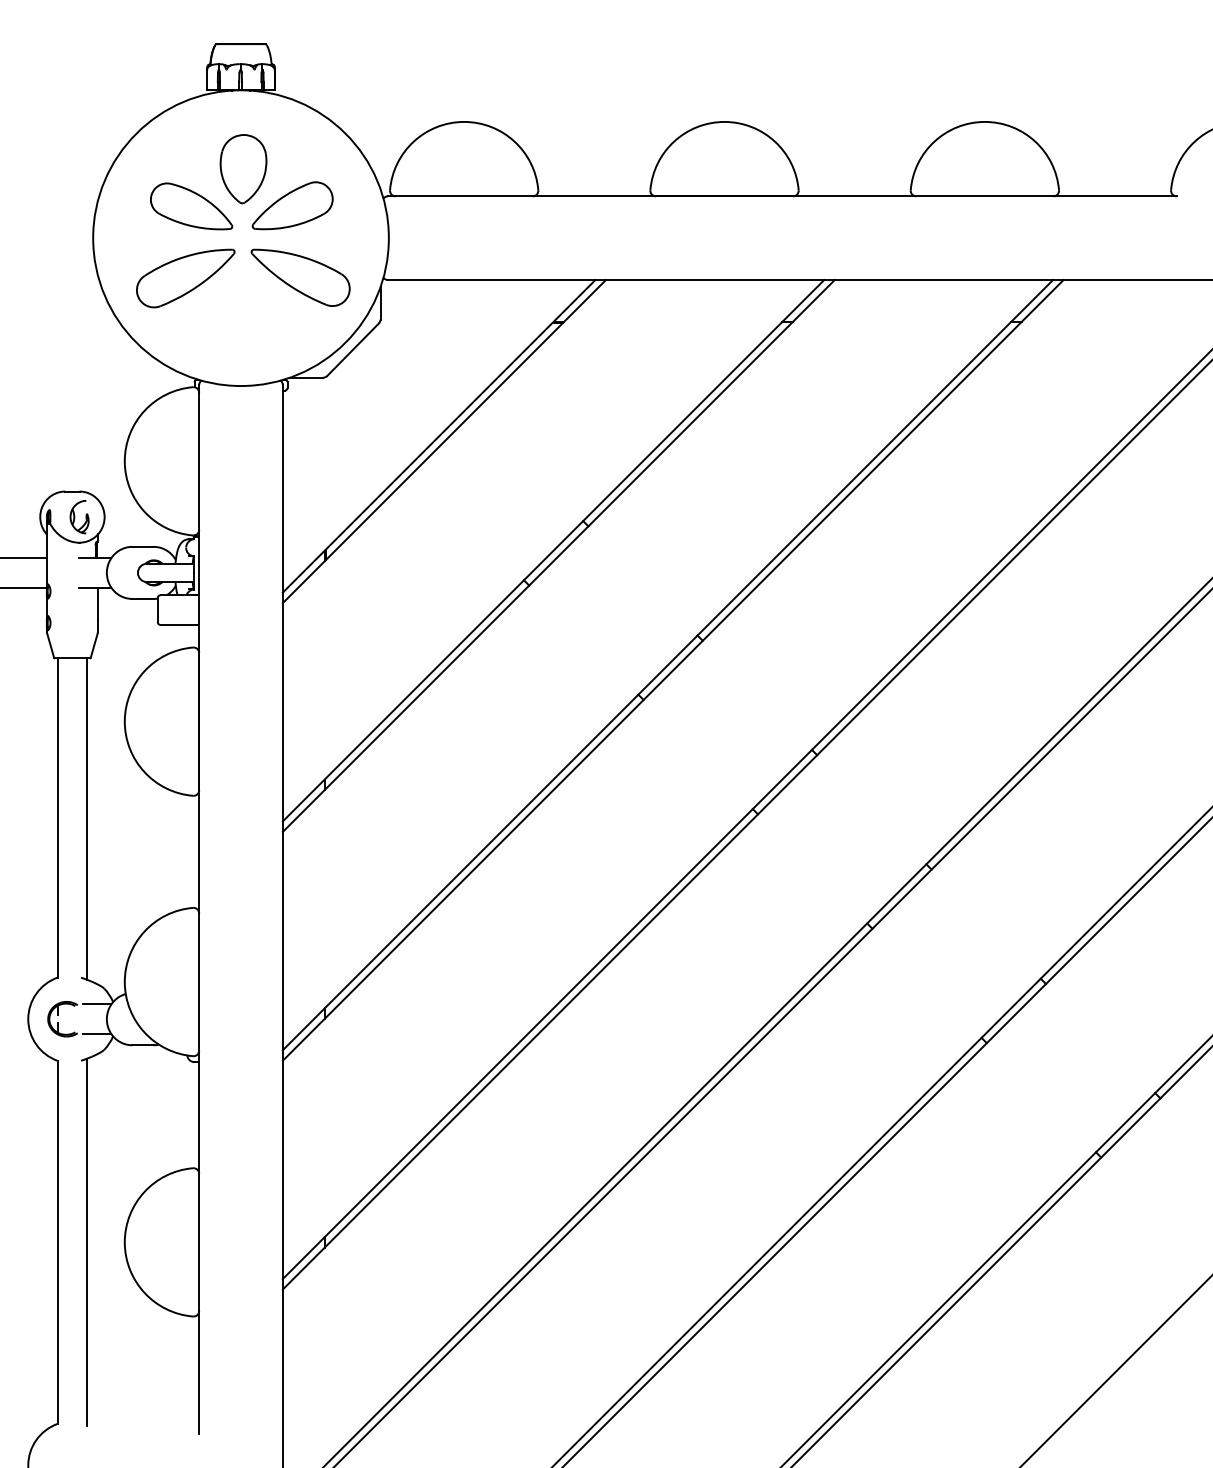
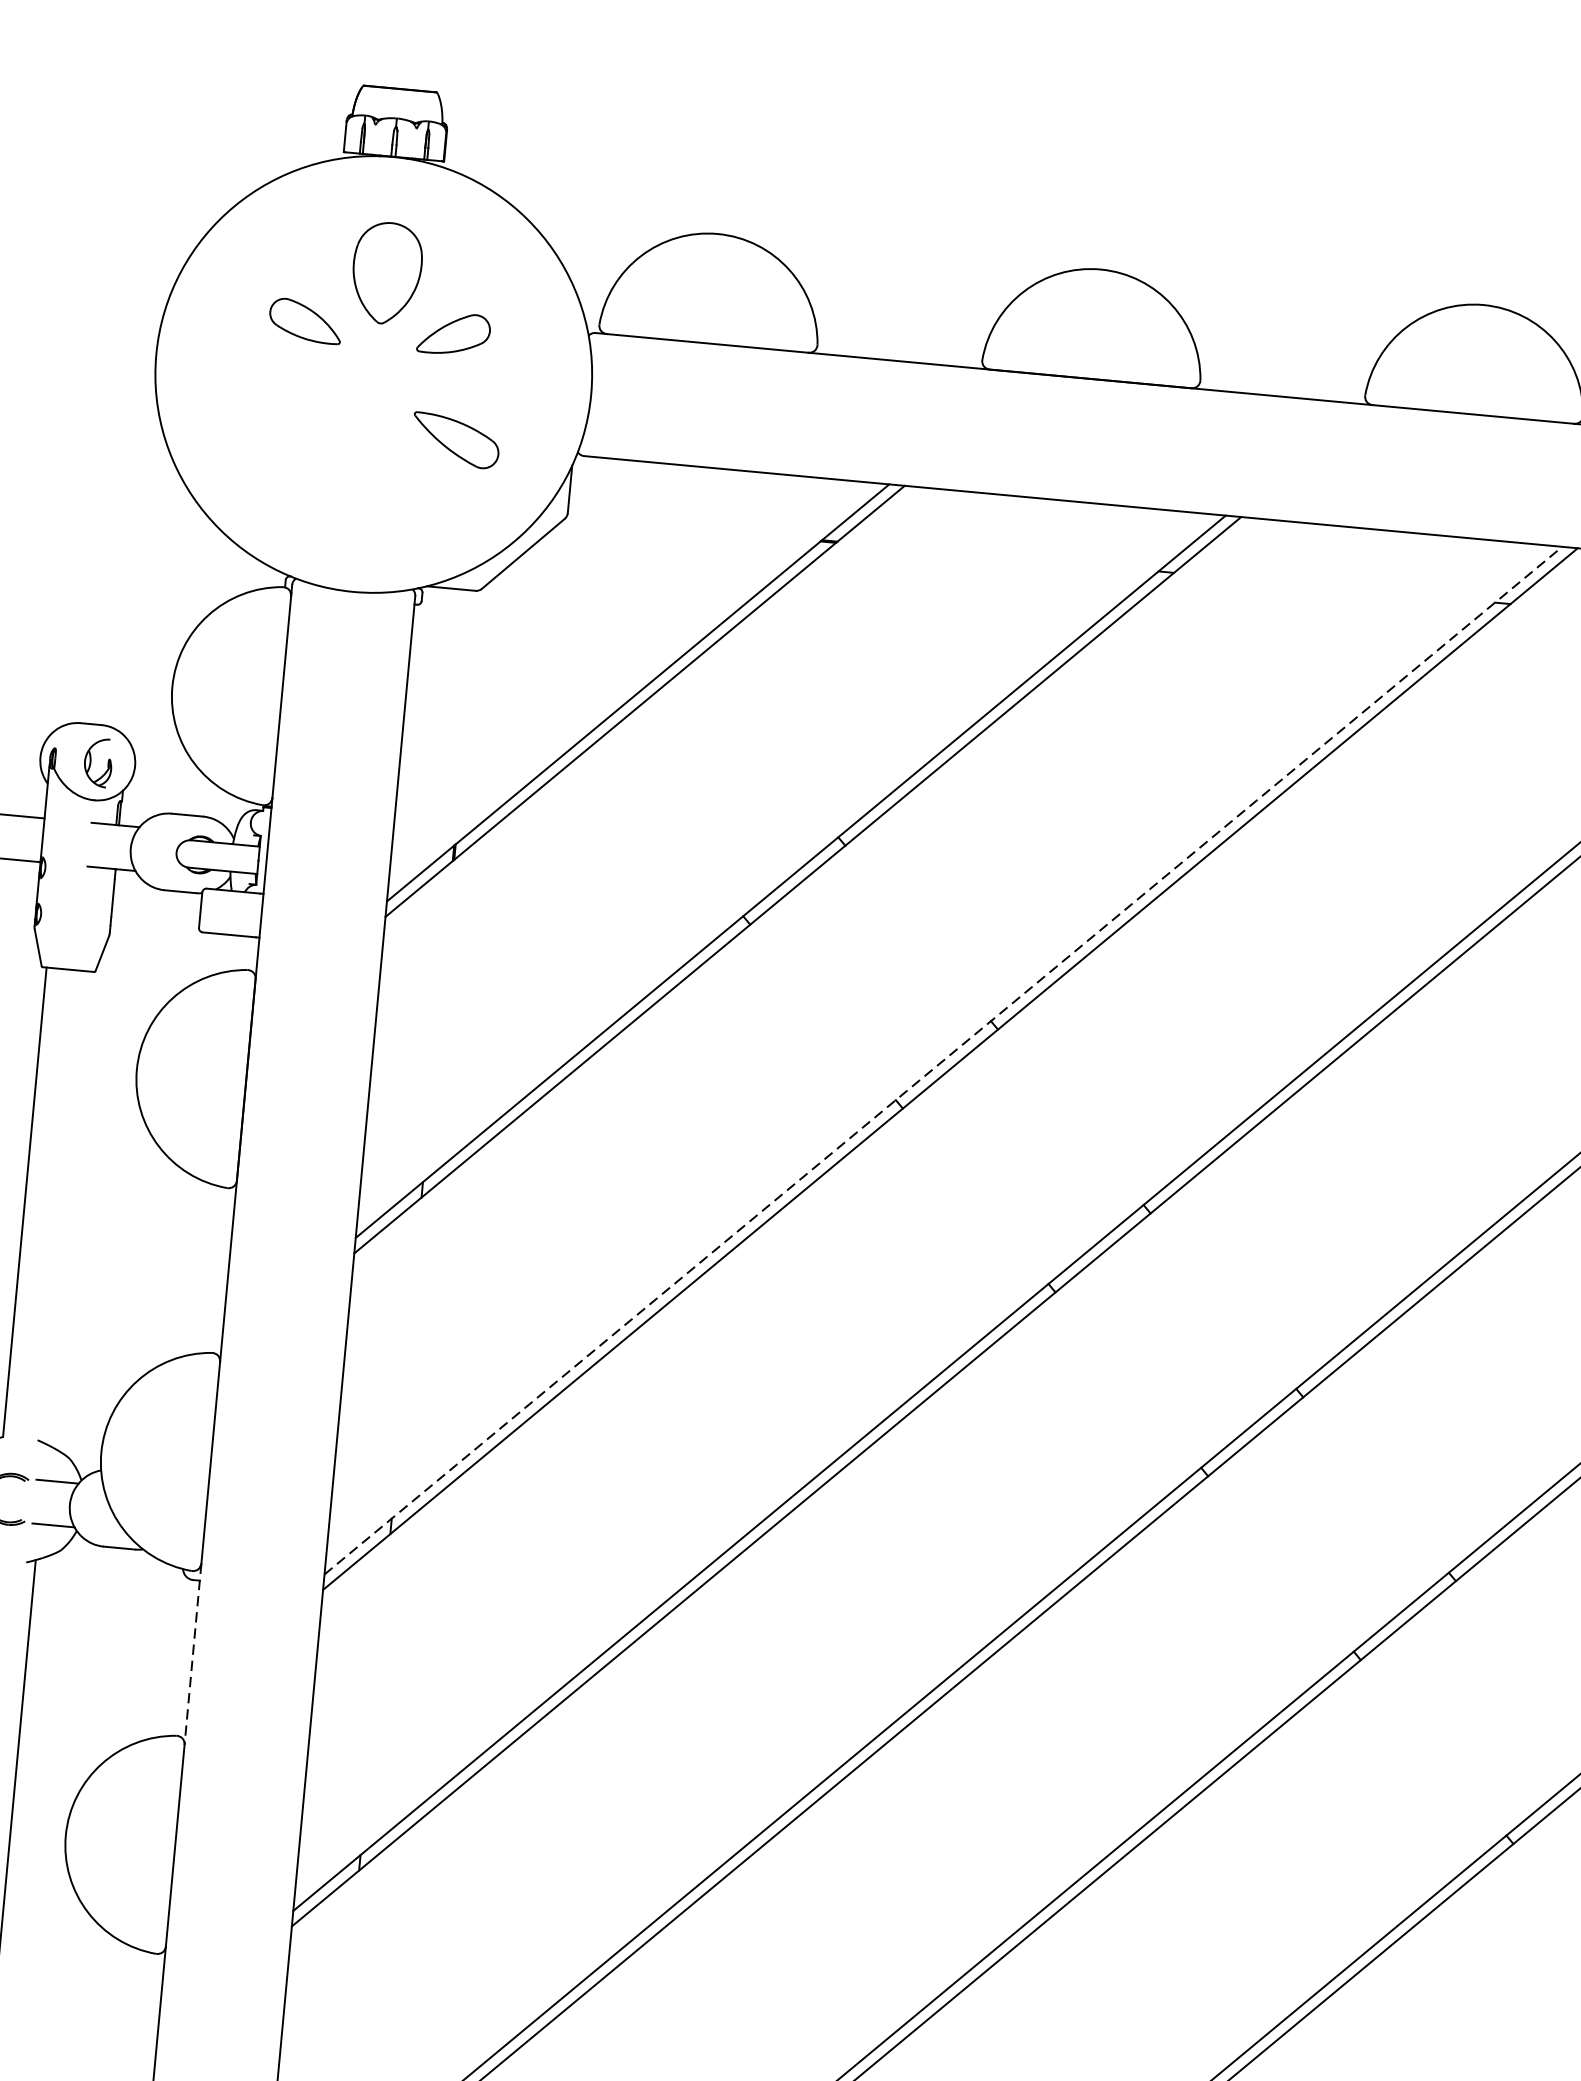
part: (292, 205) -> (453, 333), size x0.6
part: (191, 206) -> (305, 321), size x0.6
part: (300, 277) -> (455, 440), size x0.6
part: (185, 278) -> (286, 426), removed
line: (667, 665) -> (942, 1061), solid -> dashed
line: (87, 818) -> (68, 1207), removed
line: (199, 1112) -> (193, 1654), solid -> dashed

